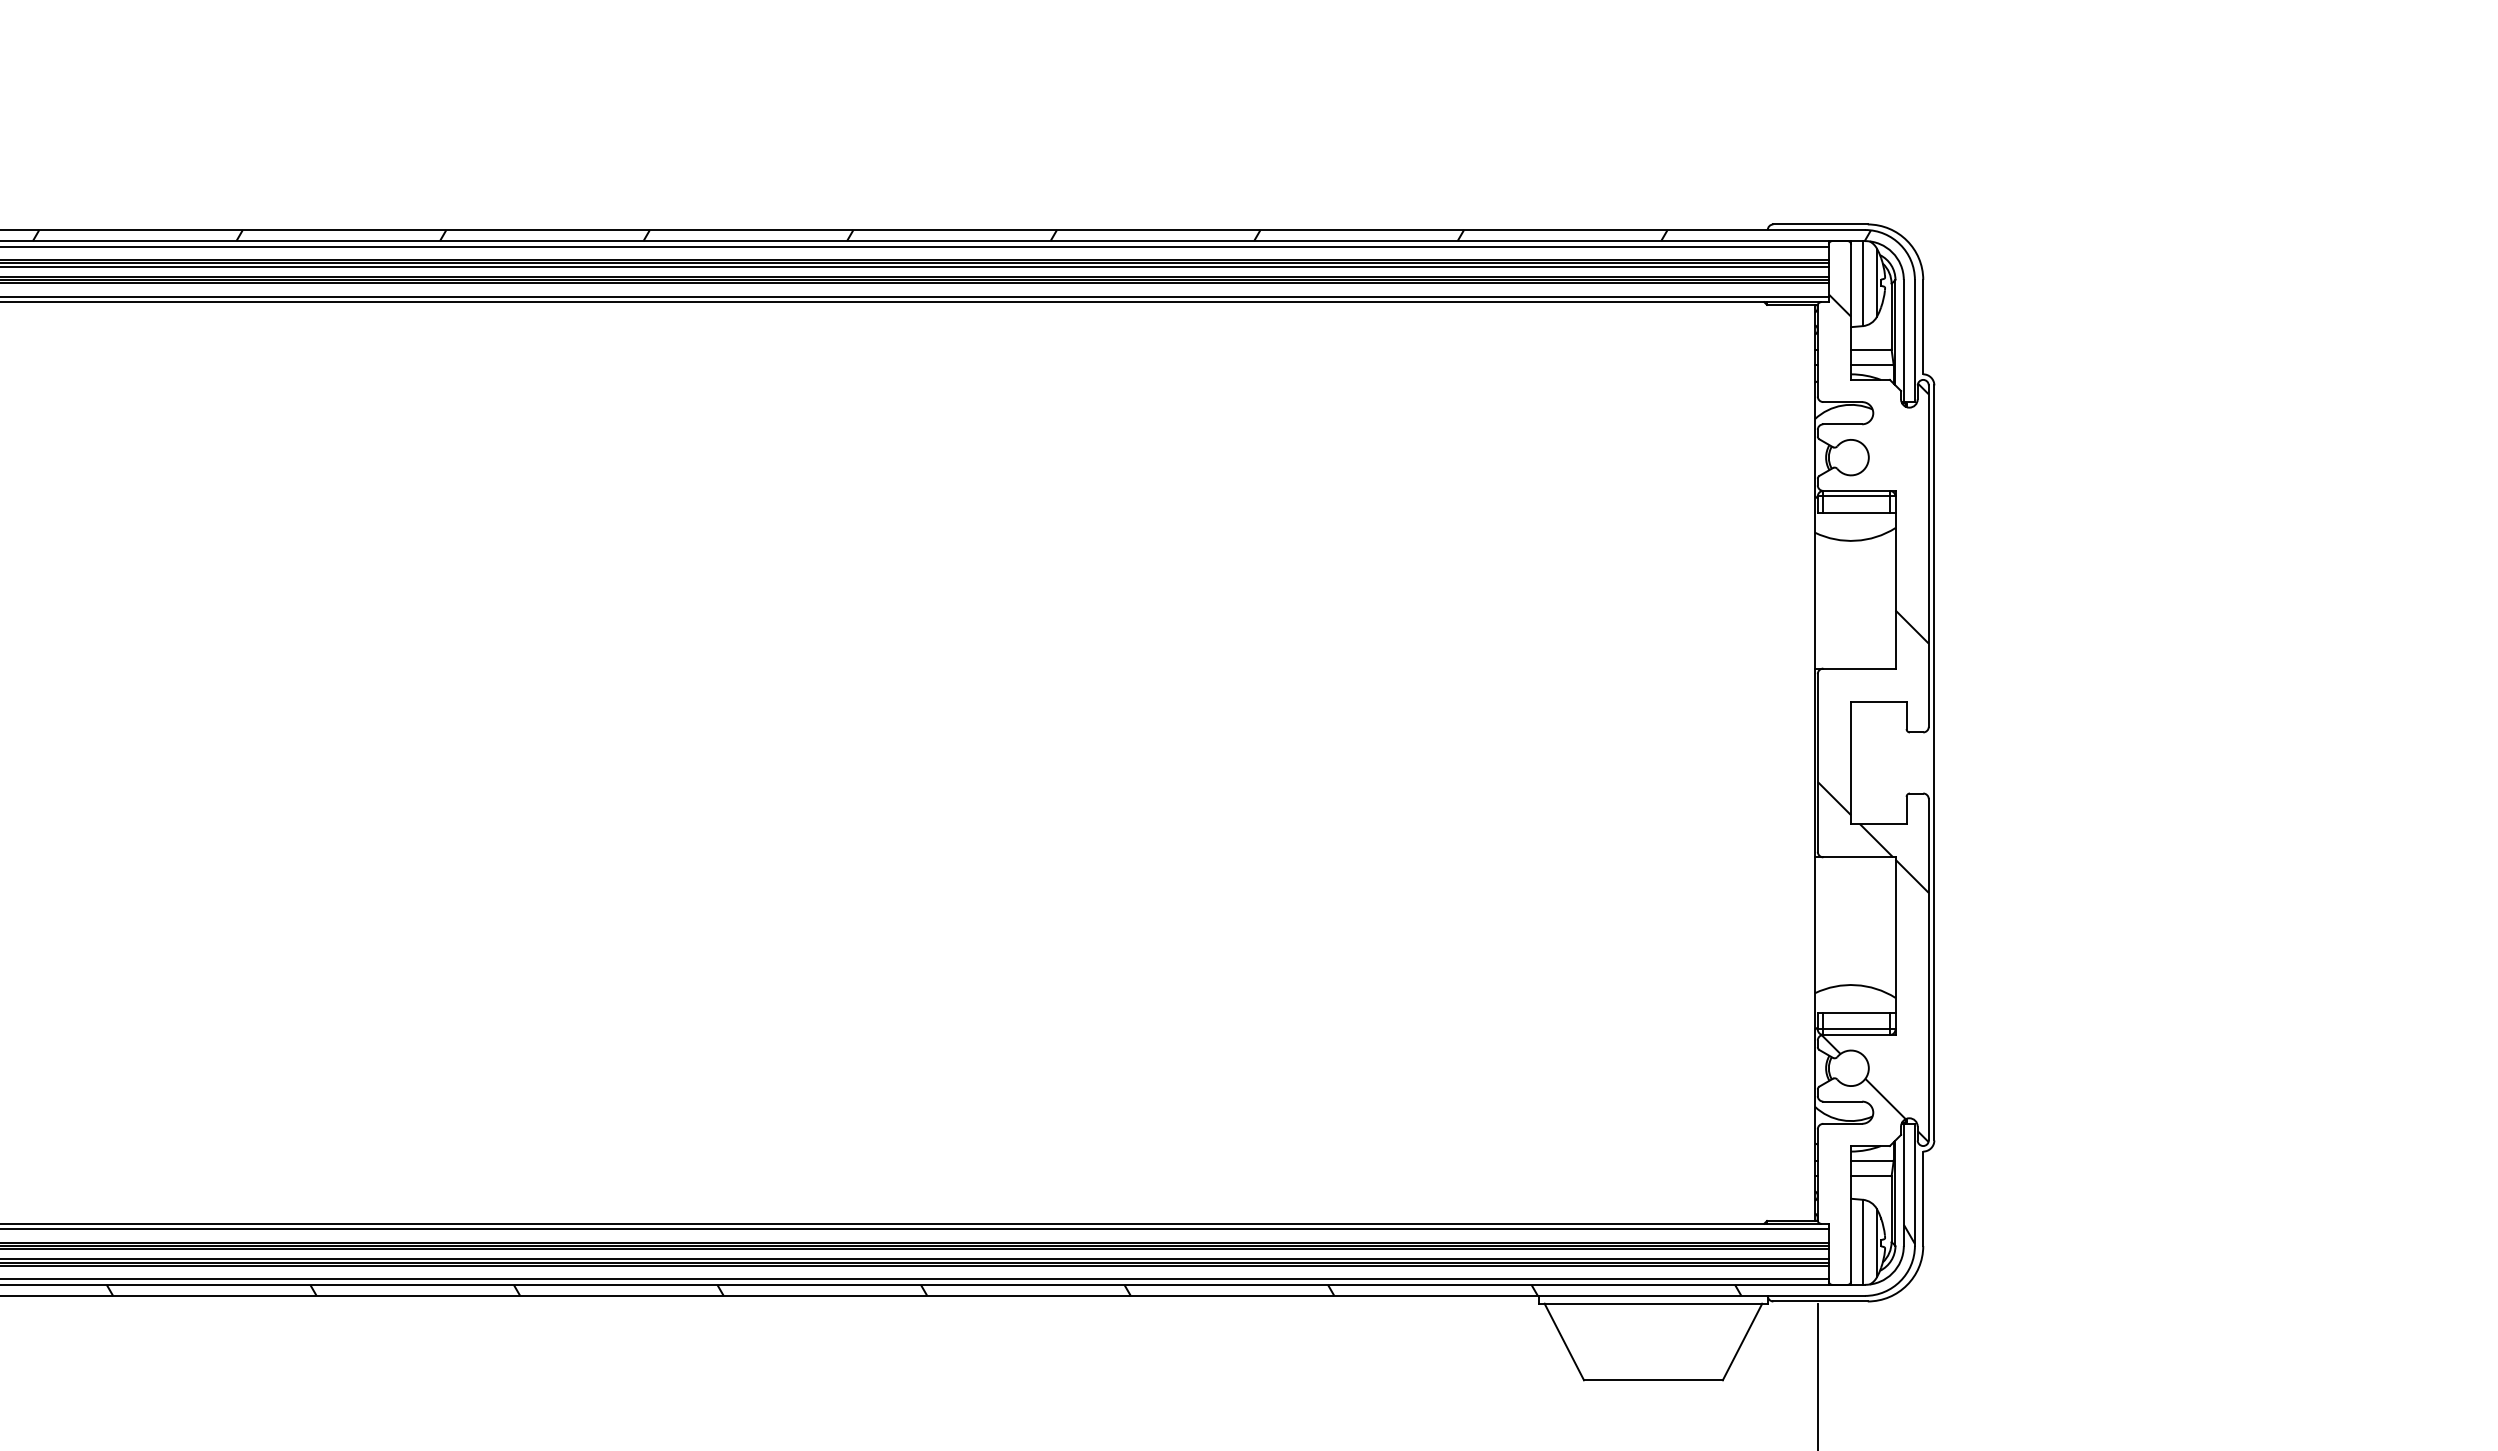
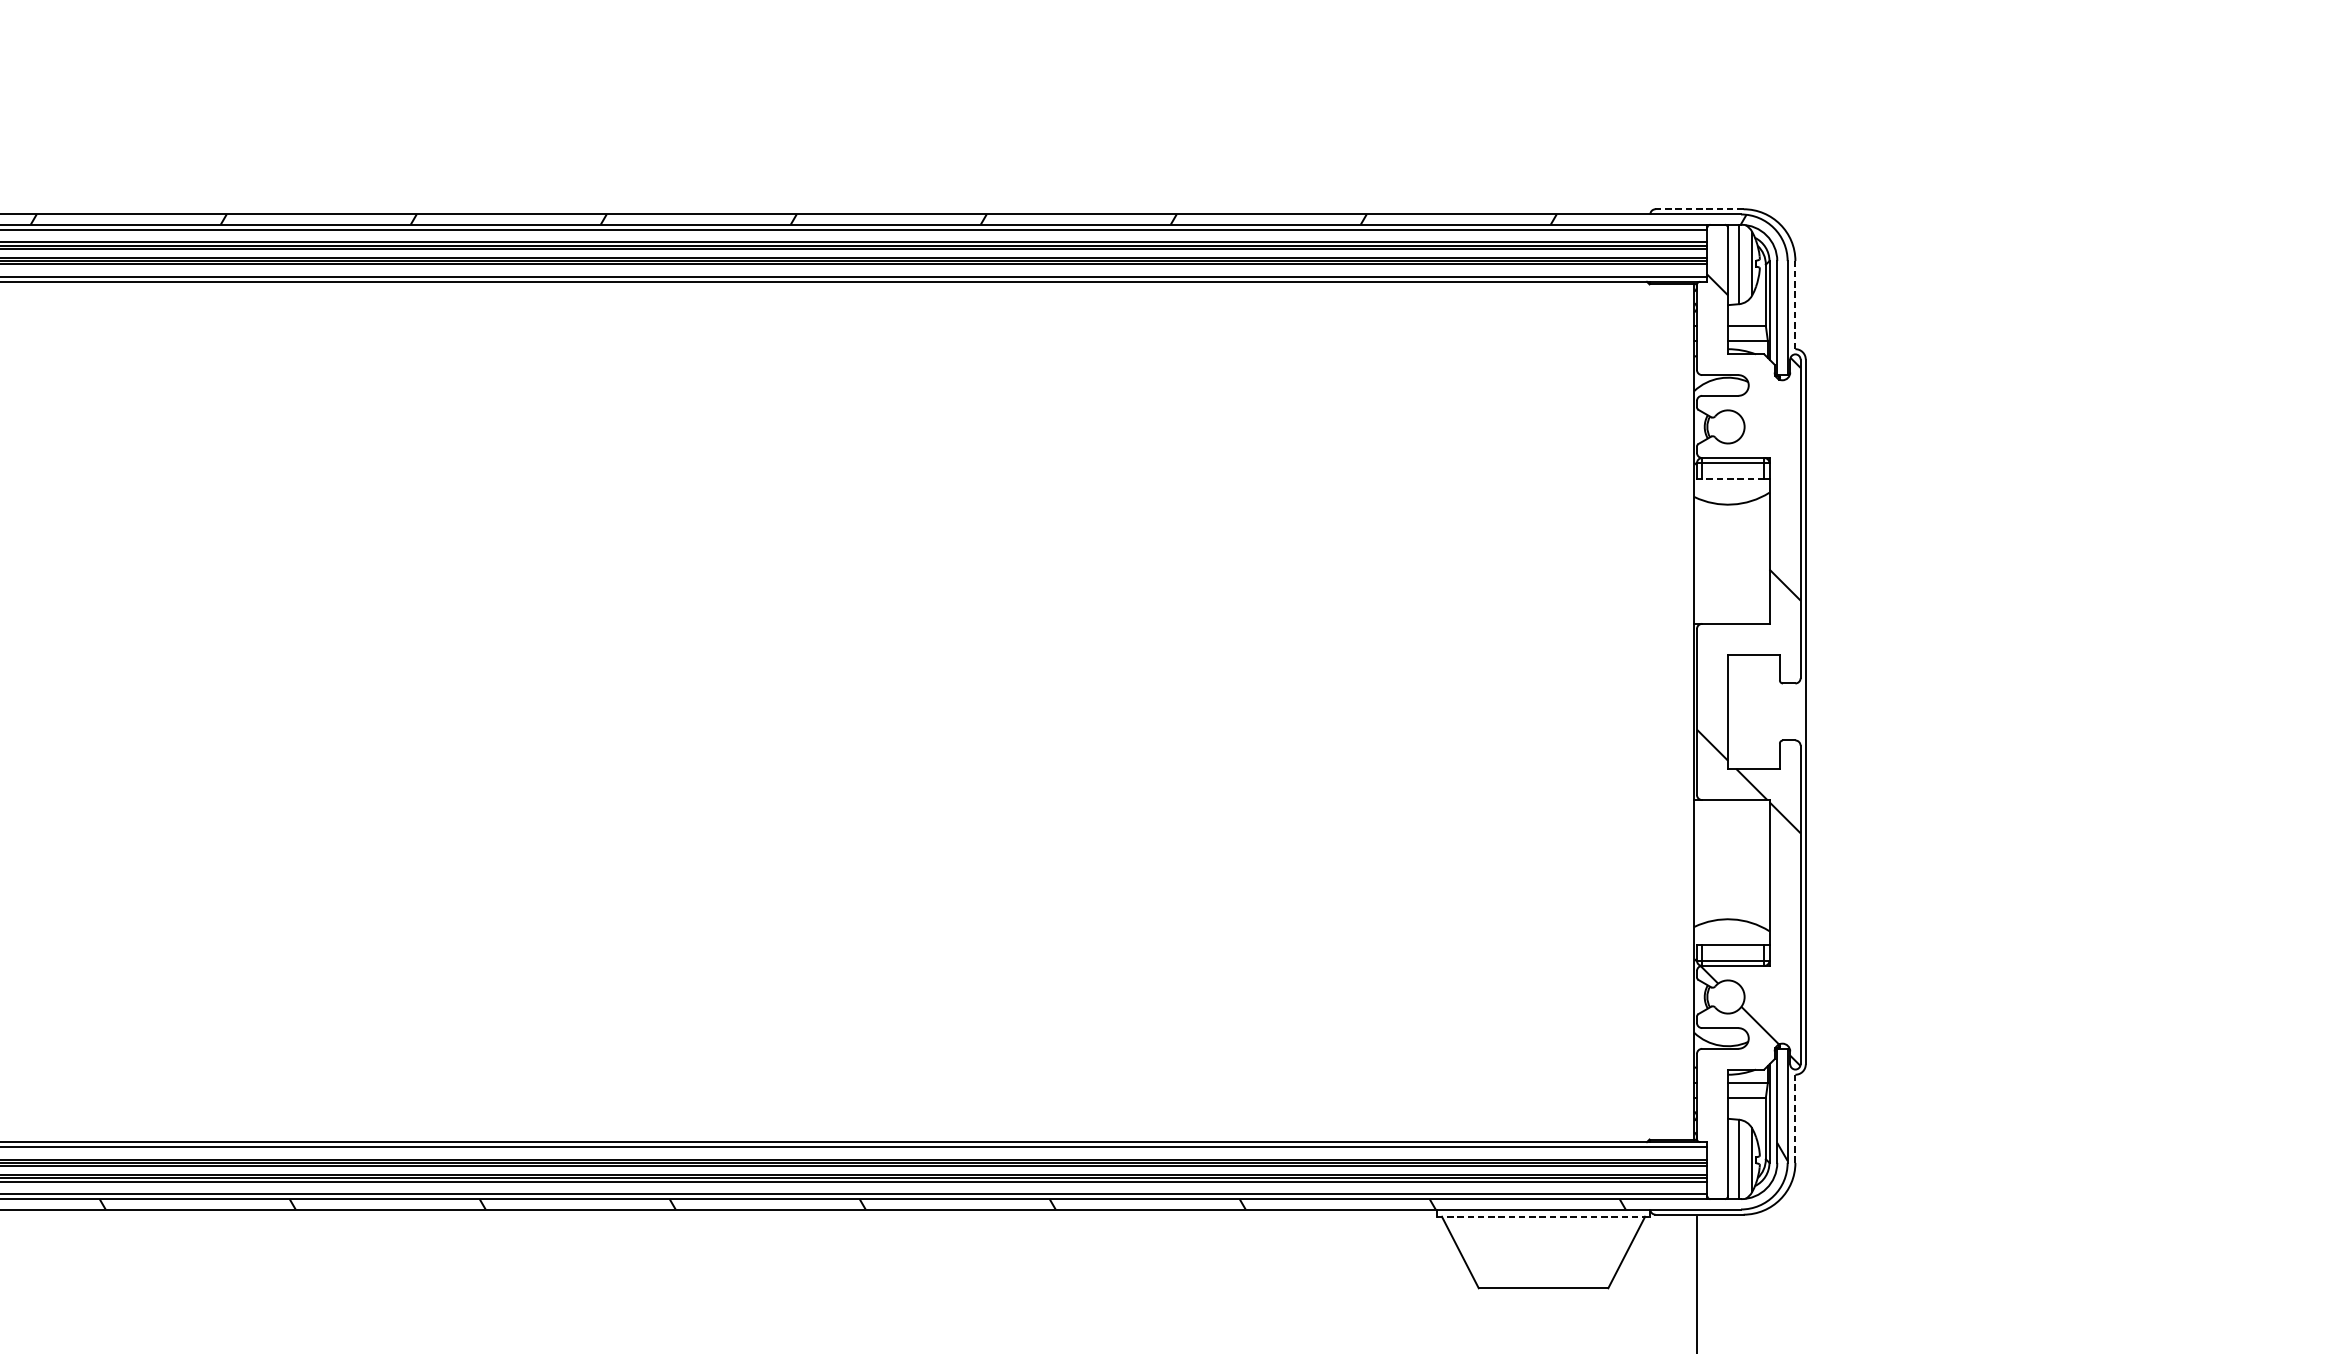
line: (1820, 224) -> (1699, 209), solid -> dashed
line: (1923, 326) -> (1795, 304), solid -> dashed
line: (1856, 513) -> (1733, 479), solid -> dashed
line: (1923, 1198) -> (1795, 1118), solid -> dashed
line: (1653, 1303) -> (1543, 1216), solid -> dashed

